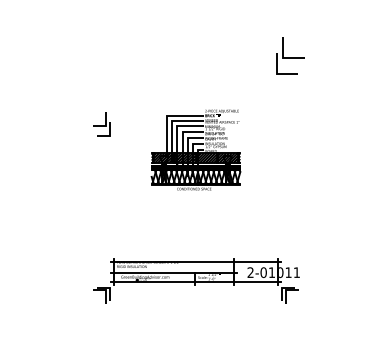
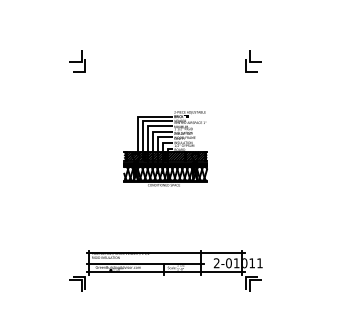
part: (289, 56) -> (253, 61), size x0.62
part: (101, 124) -> (77, 61), moved

